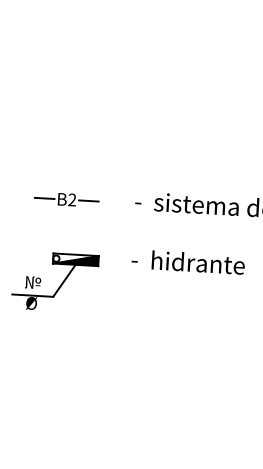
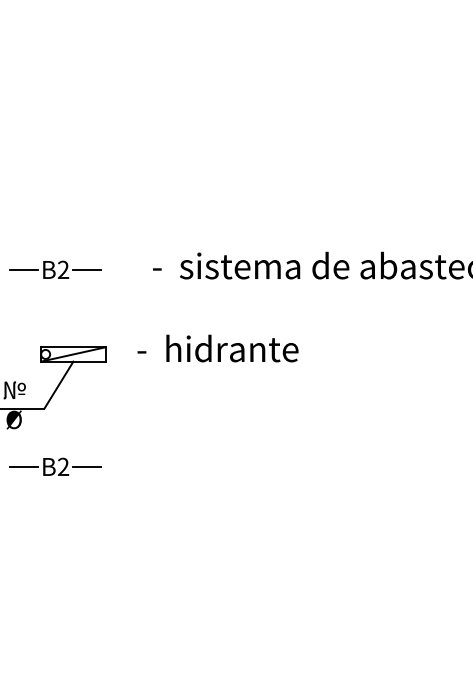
fill: (75, 259) -> (73, 354), removed
text: (187, 262) -> (217, 348), moved
part: (58, 337) -> (55, 466), added

